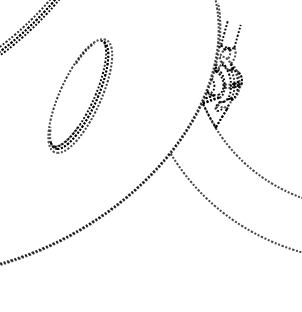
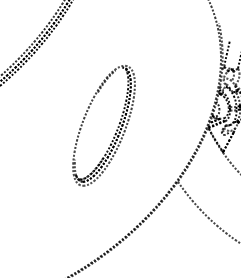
part: (91, 101) -> (115, 130), moved

